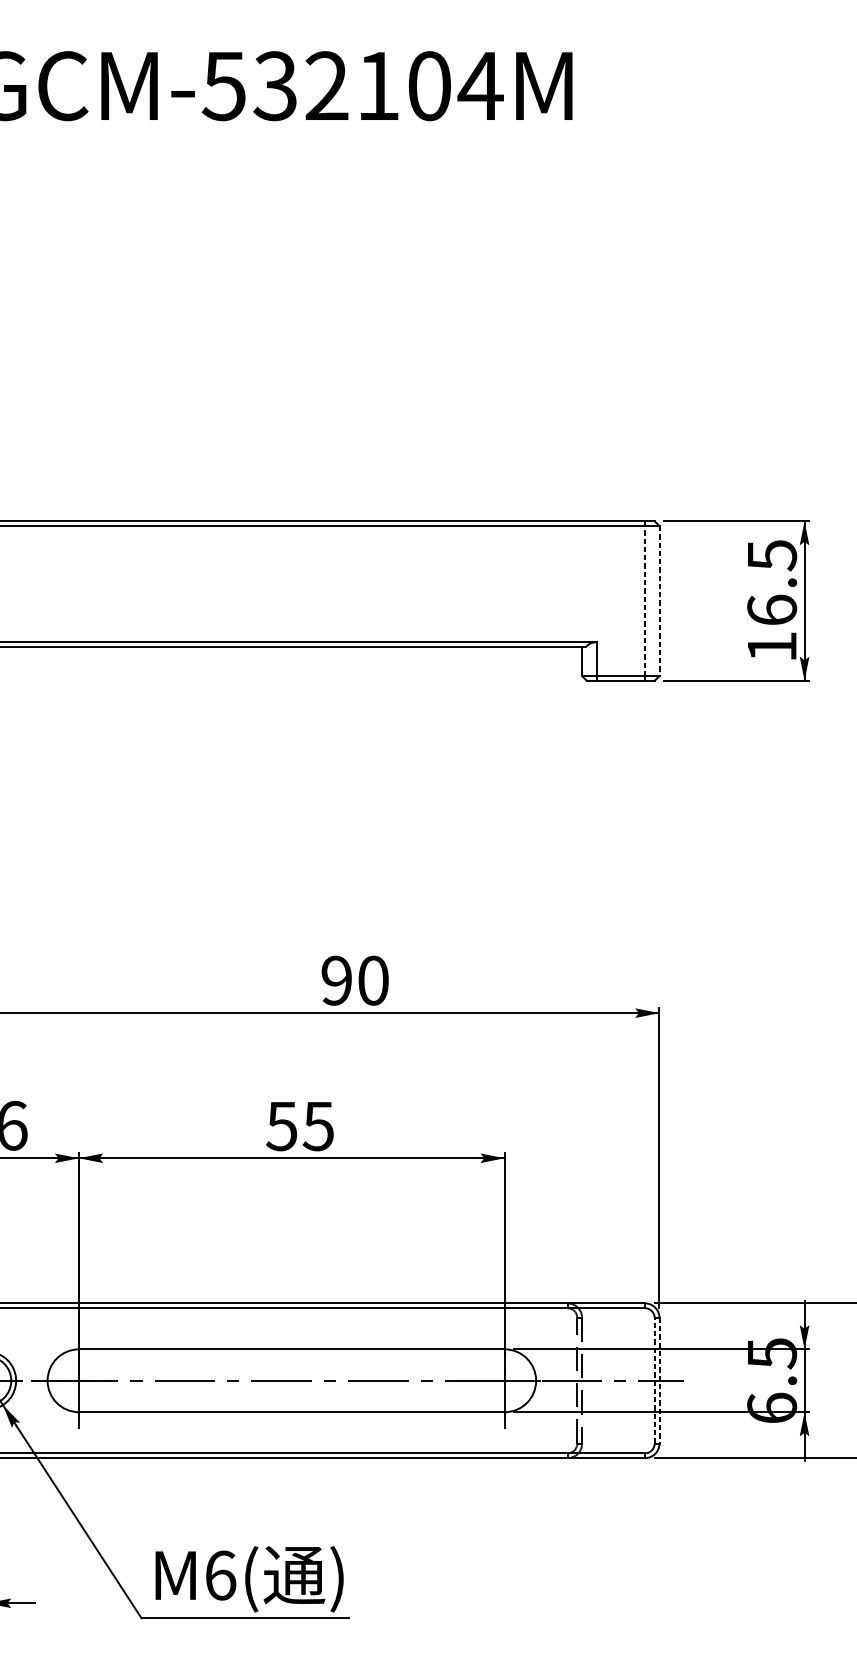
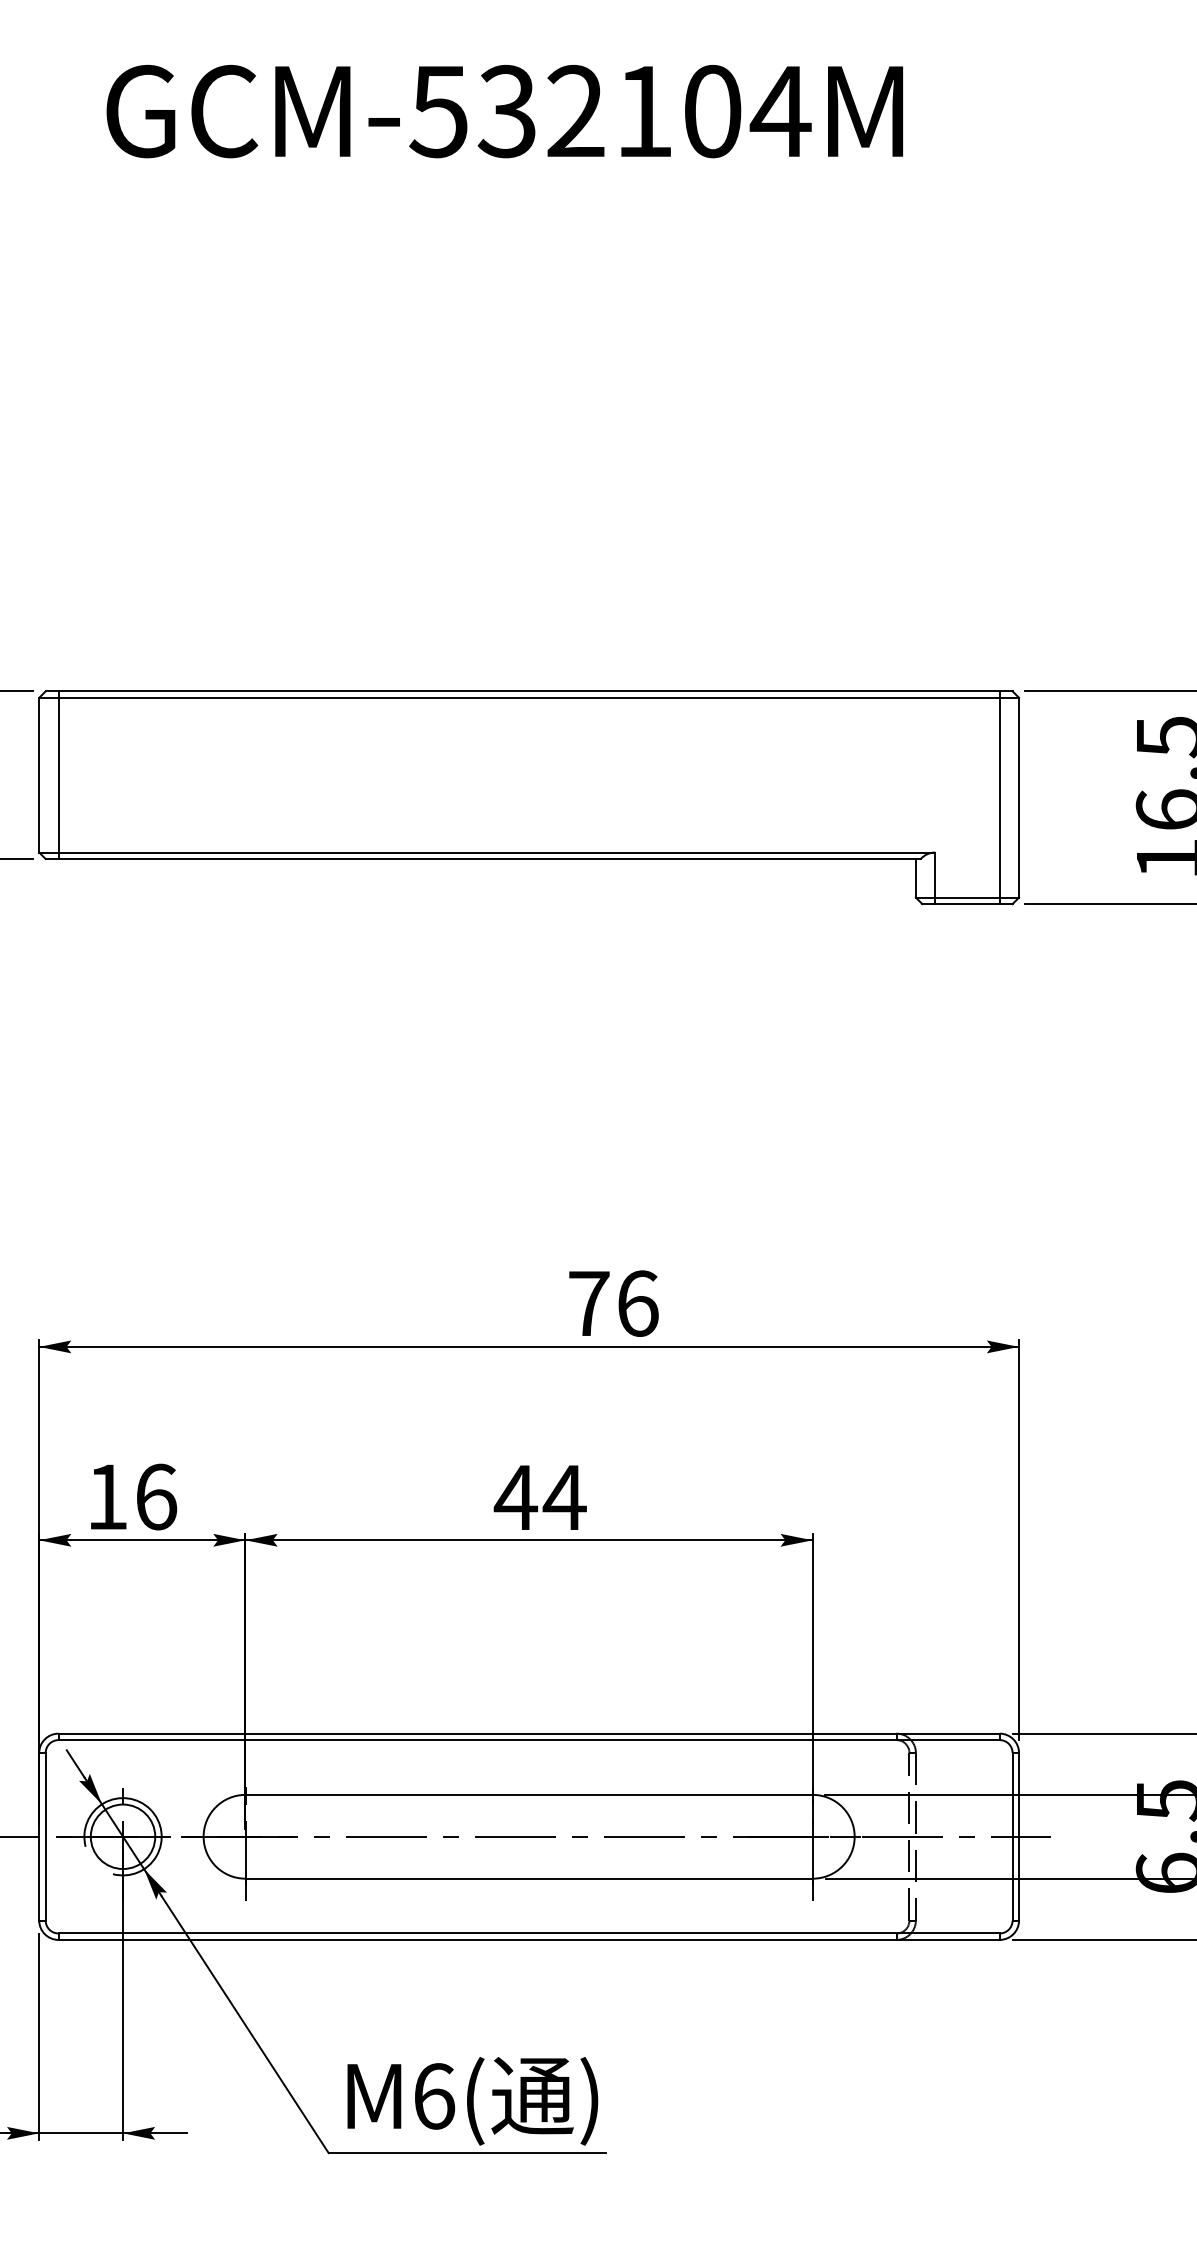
line: (644, 600) -> (999, 797), dashed -> solid
line: (659, 600) -> (1019, 797), dashed -> solid
text: (355, 980) -> (613, 1303), 90 -> 76
text: (299, 1126) -> (539, 1498), 55 -> 44
line: (654, 1380) -> (1012, 1836), dashed -> solid
line: (659, 1380) -> (1019, 1836), dashed -> solid

